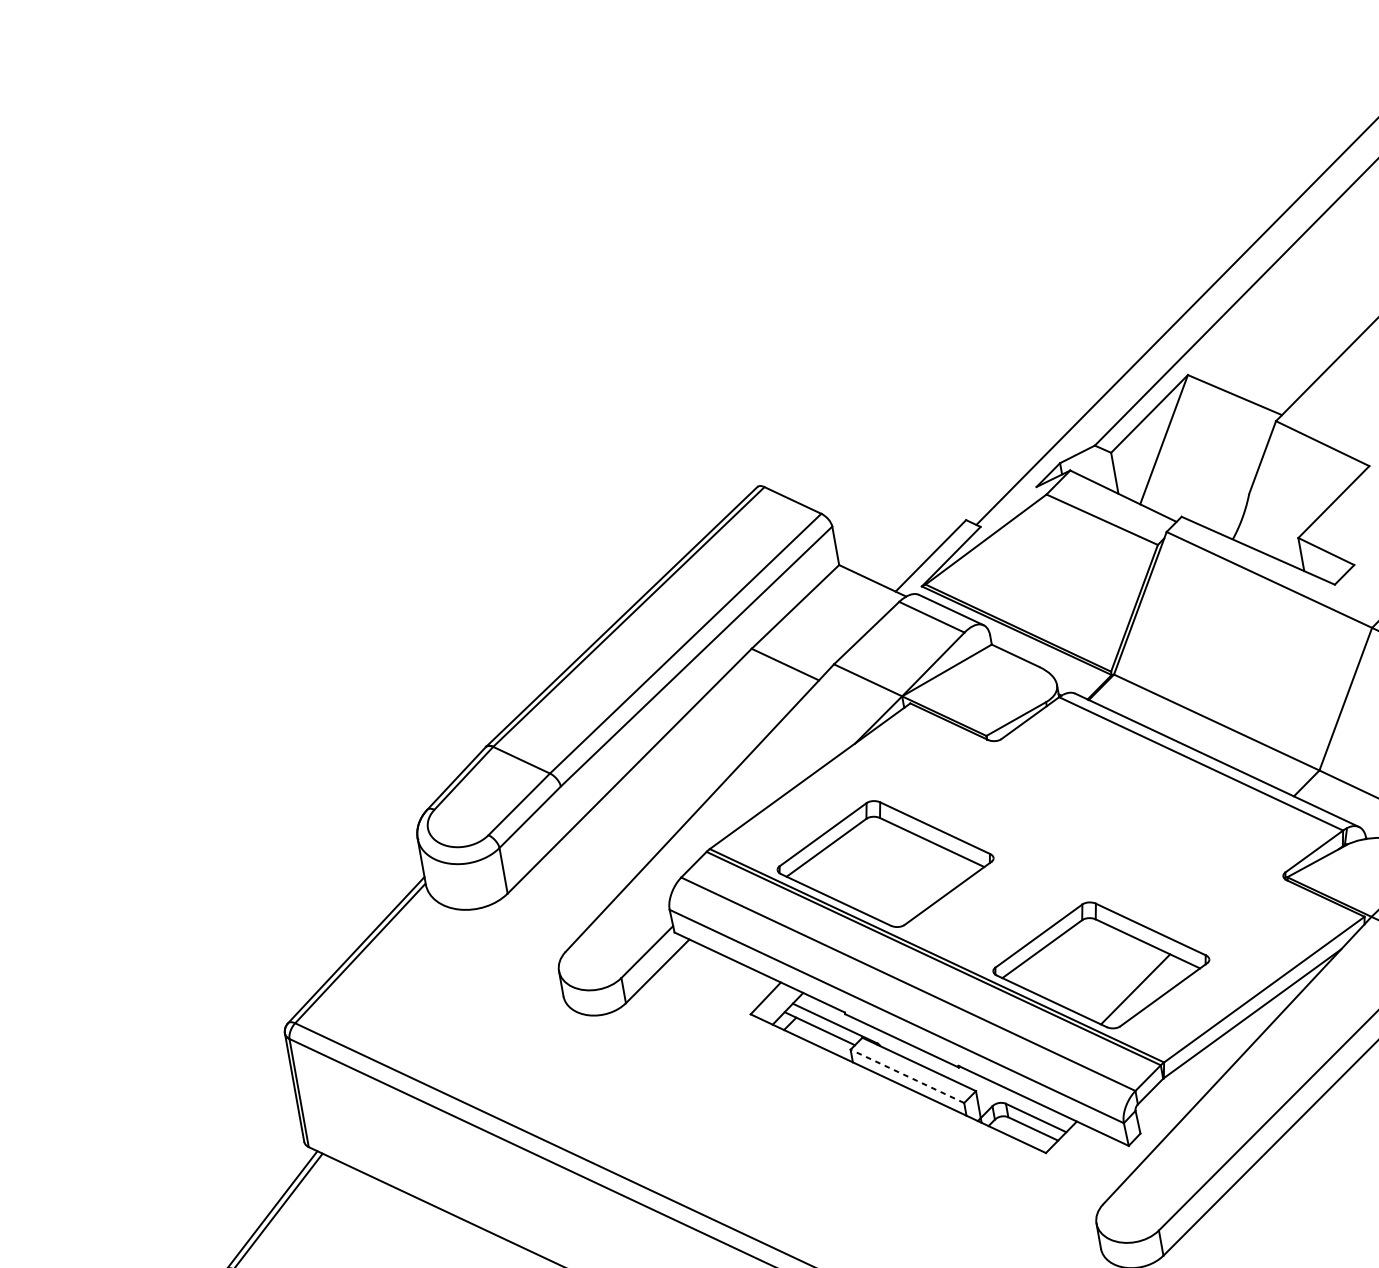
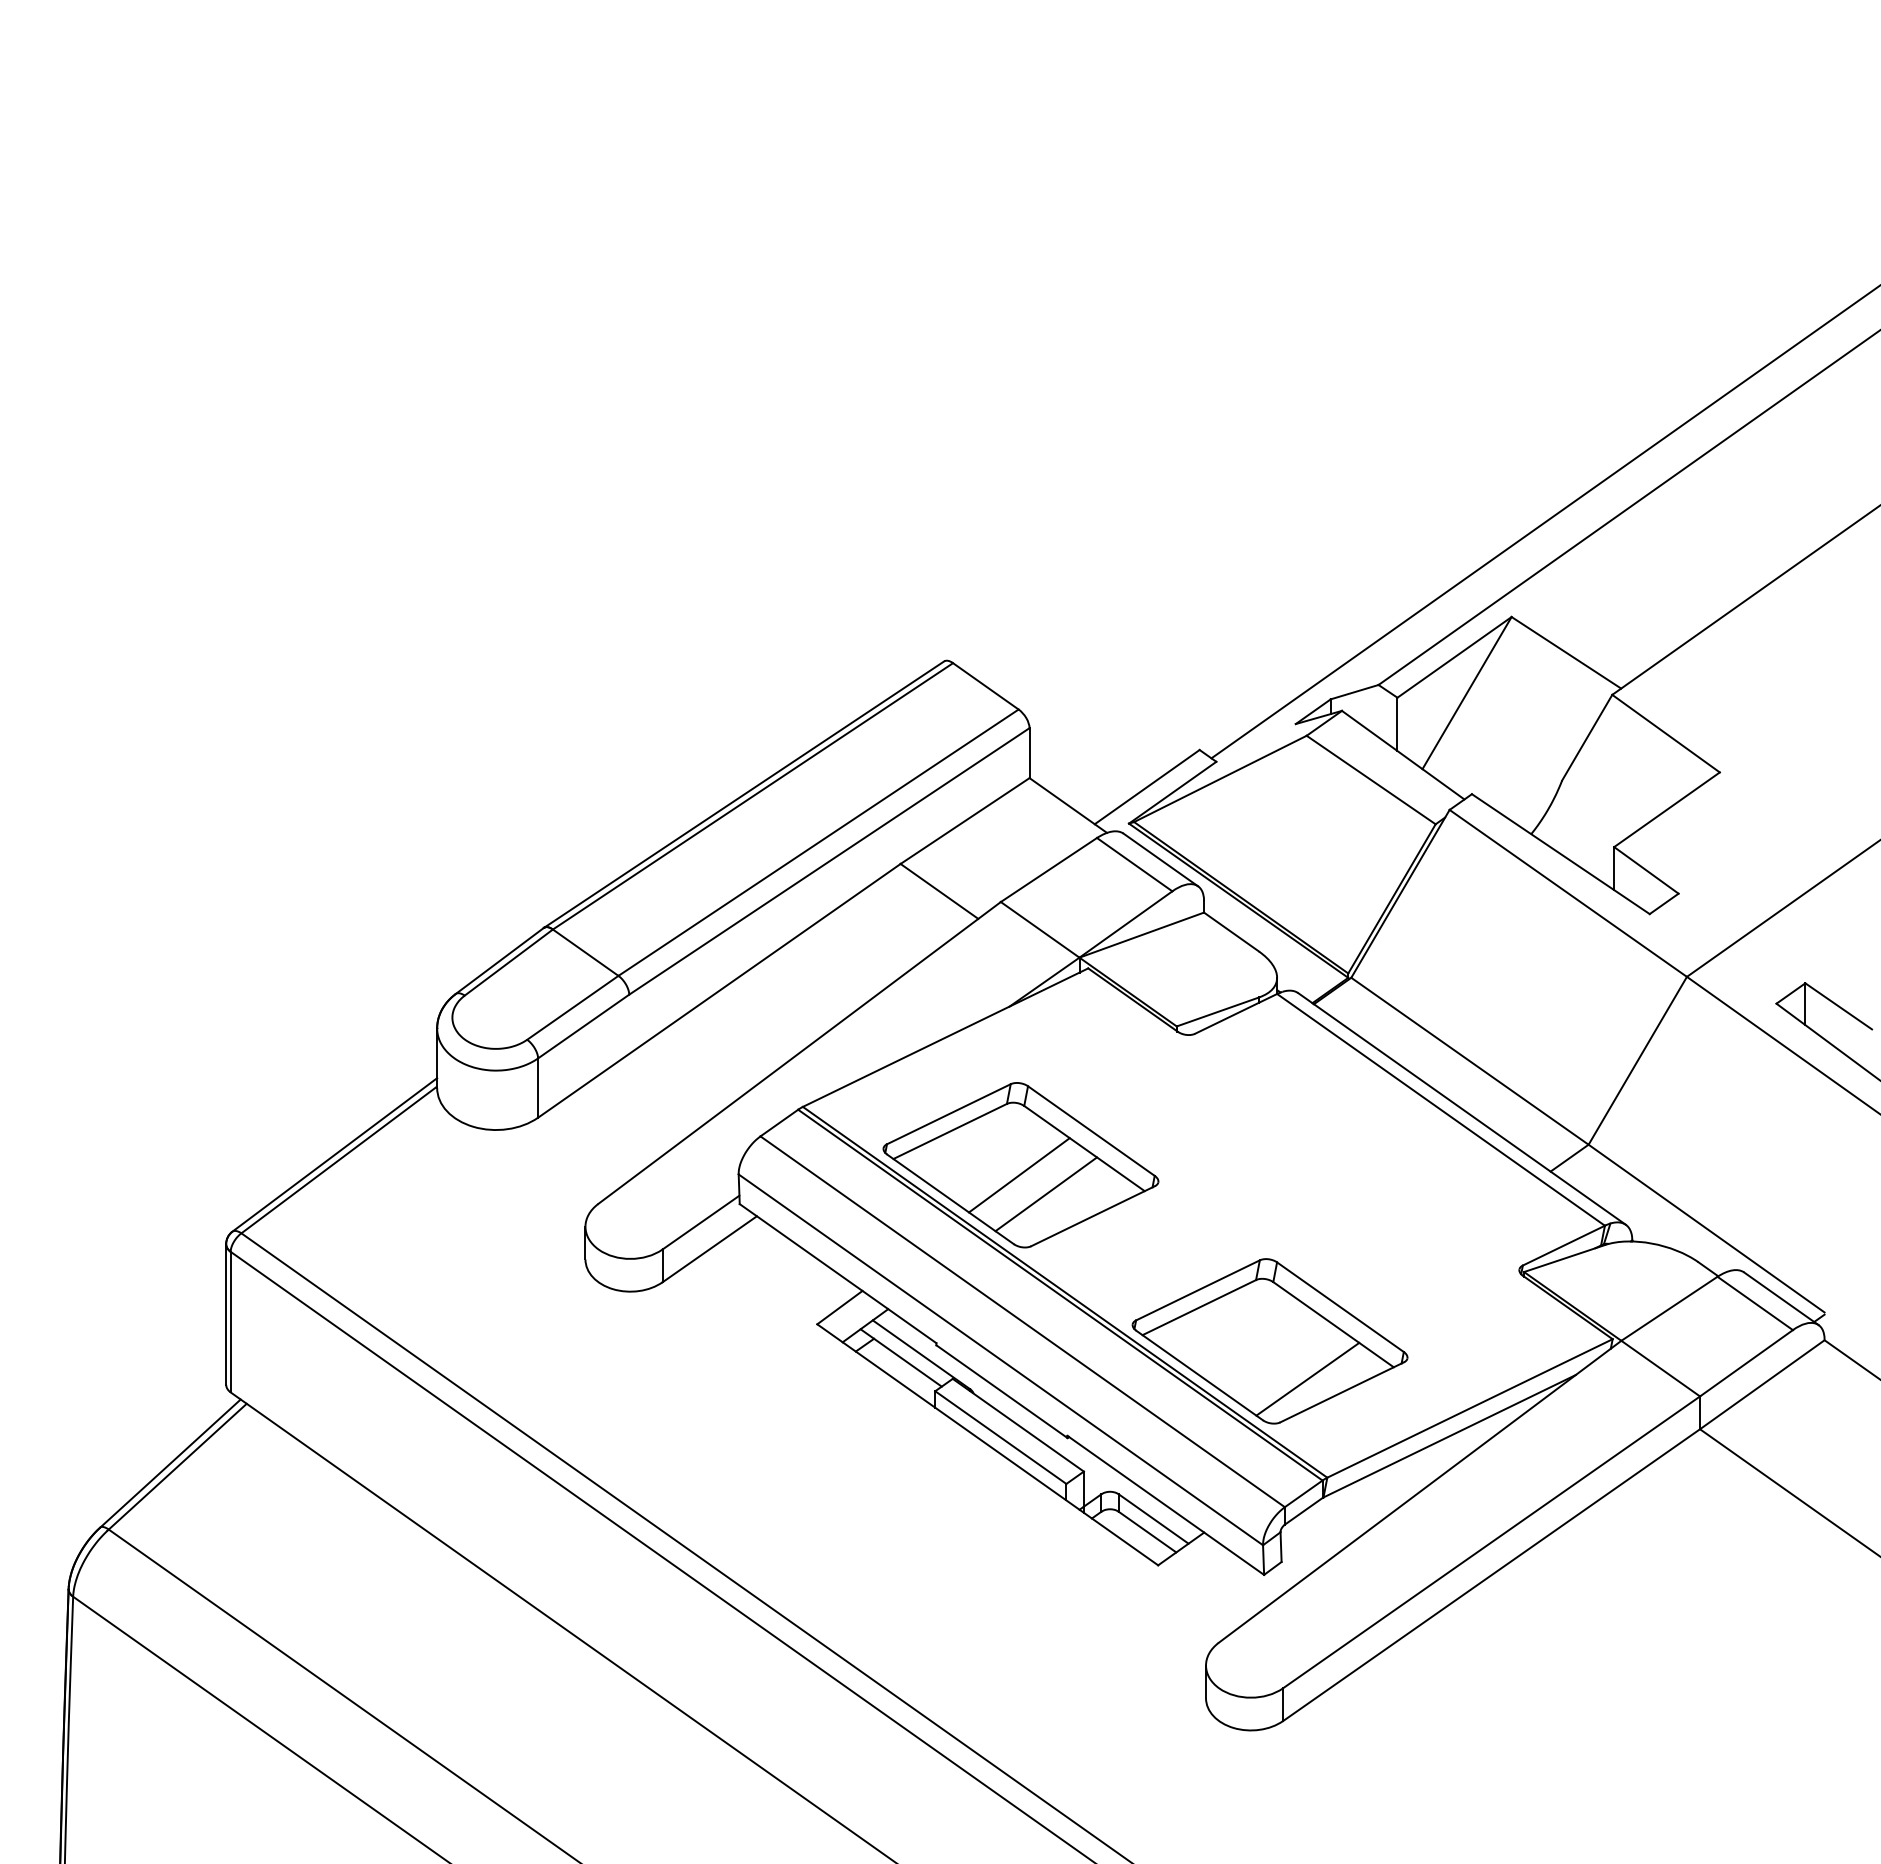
line: (885, 872) -> (1019, 1175), added
line: (909, 883) -> (1046, 1194), added
line: (907, 1076) -> (1000, 1437), dashed -> solid

